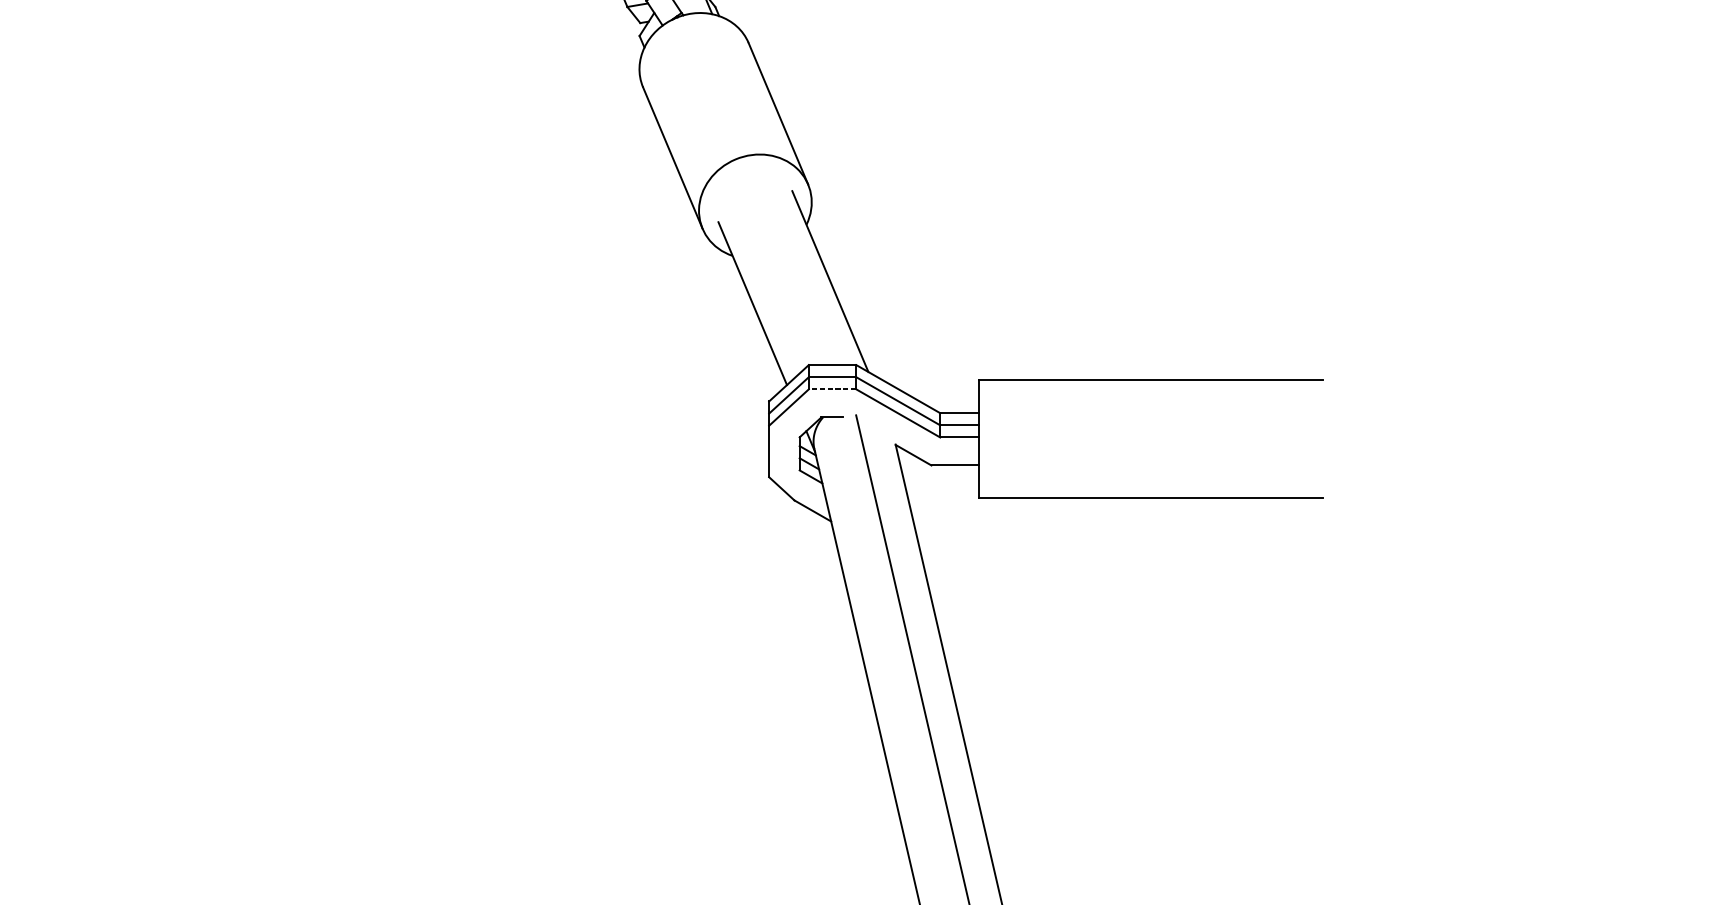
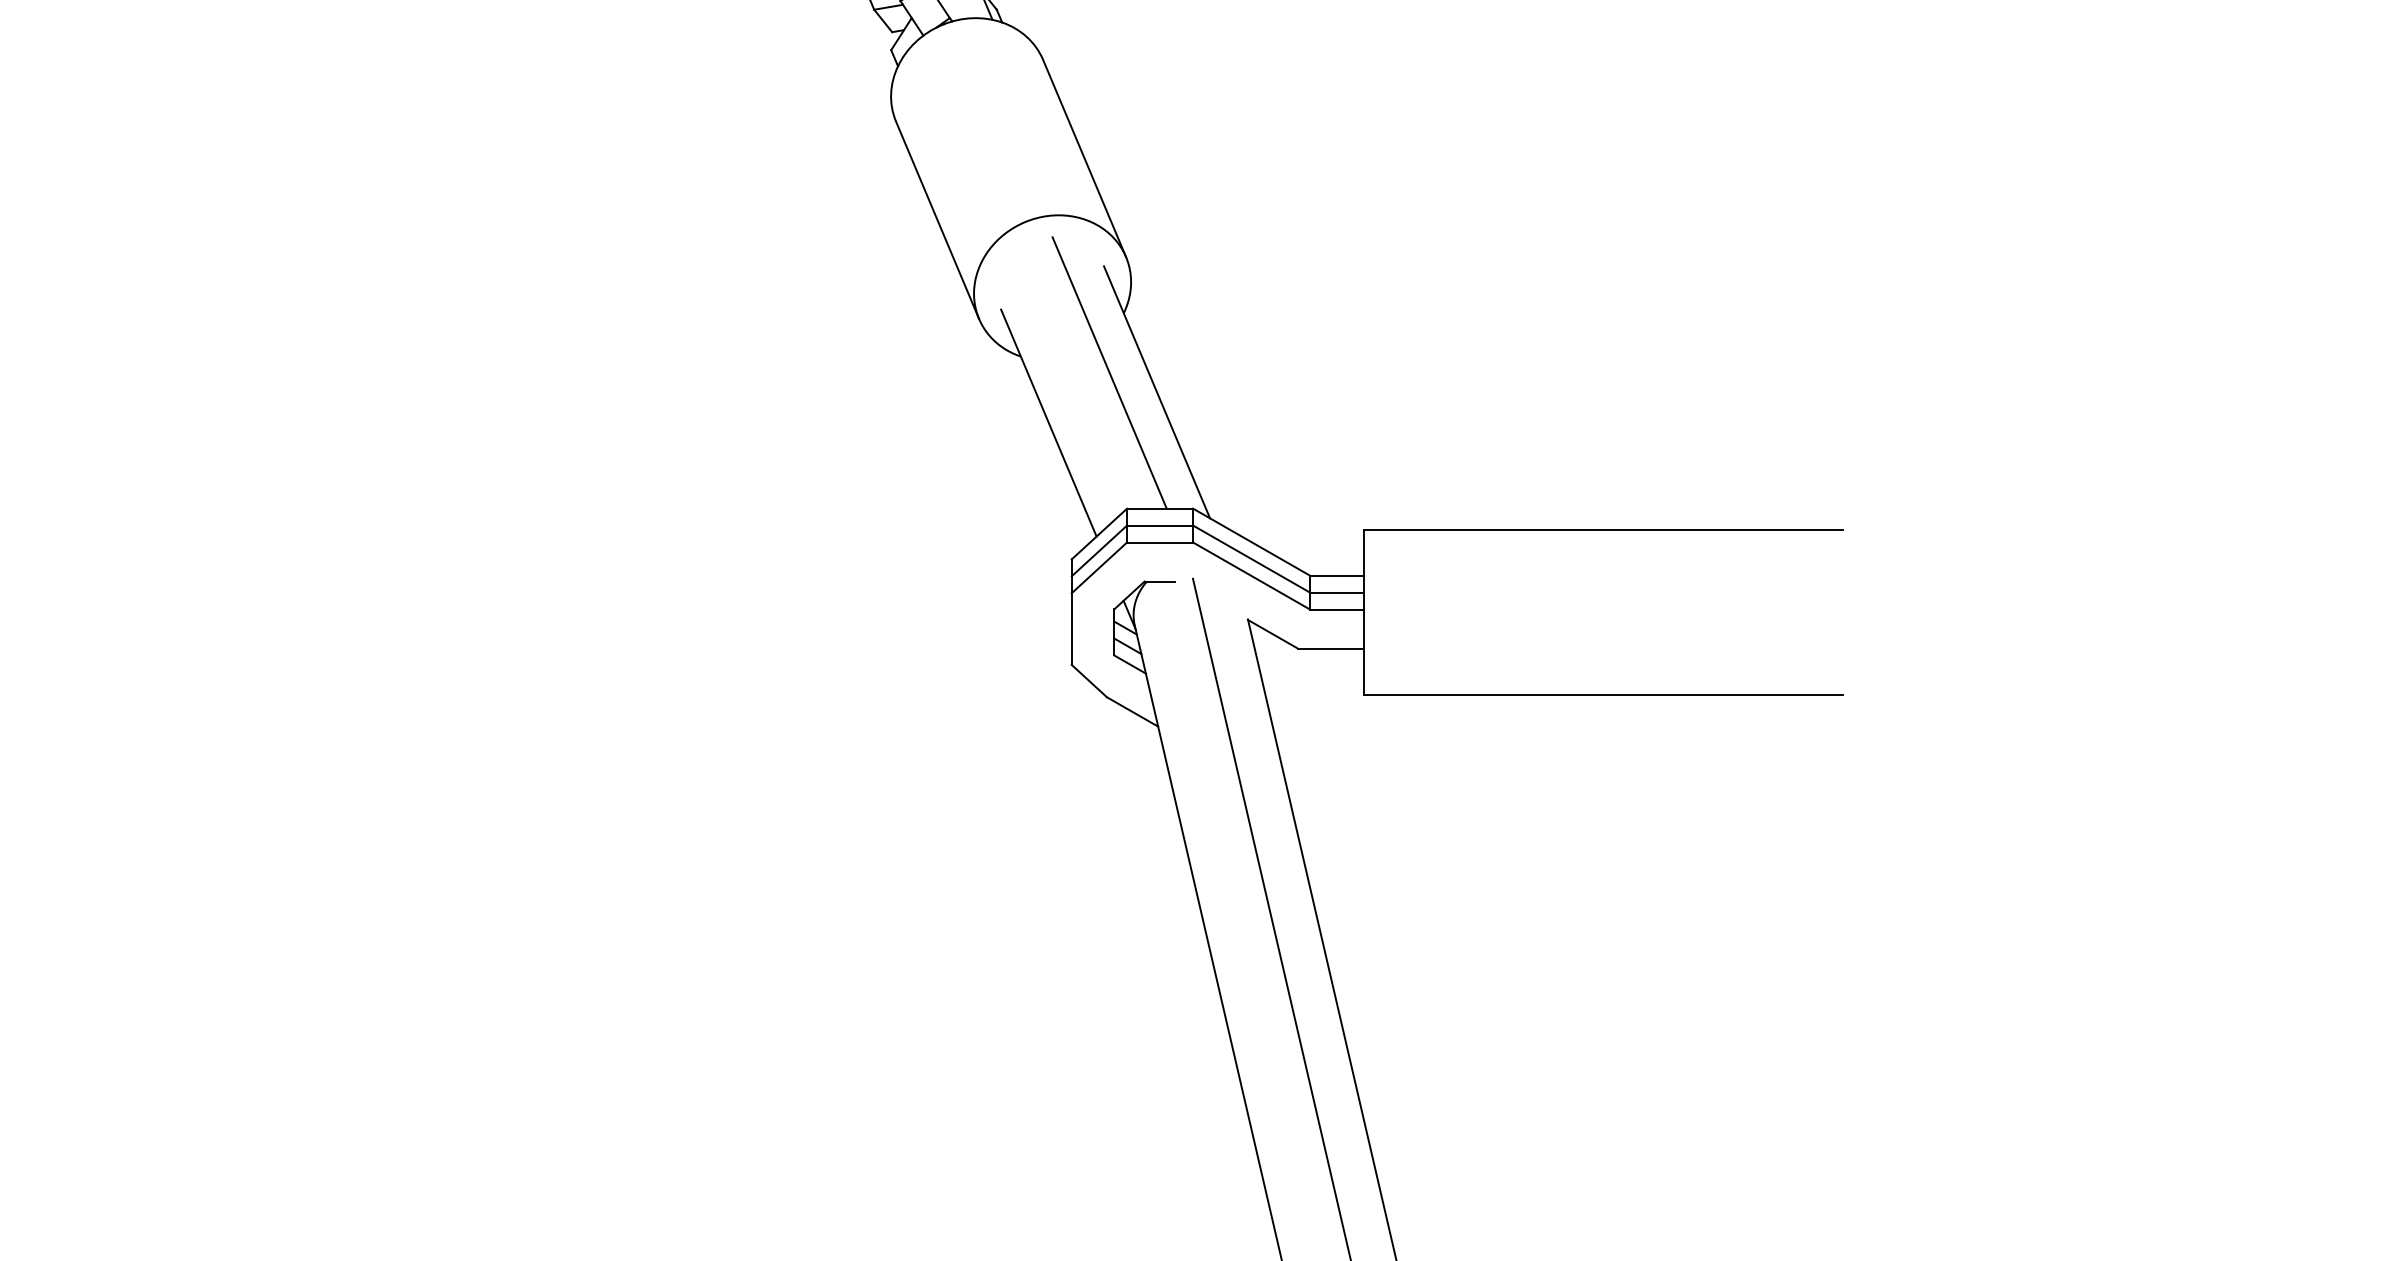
line: (796, 267) -> (1109, 372), added
line: (832, 389) -> (1159, 542), dashed -> solid

